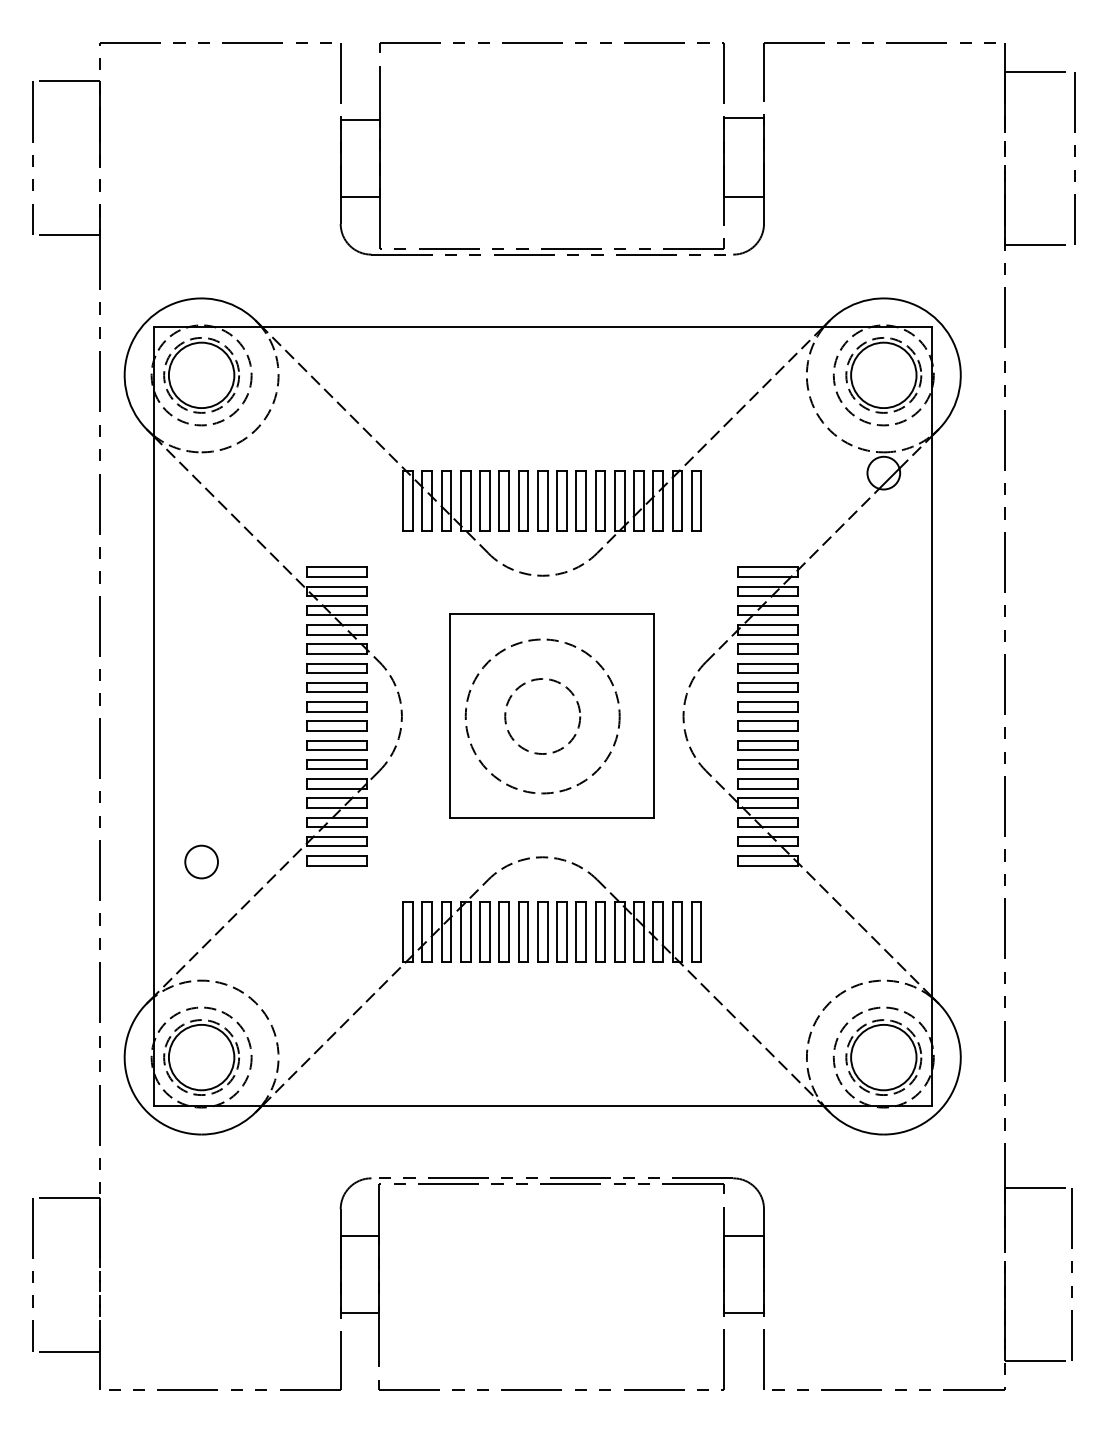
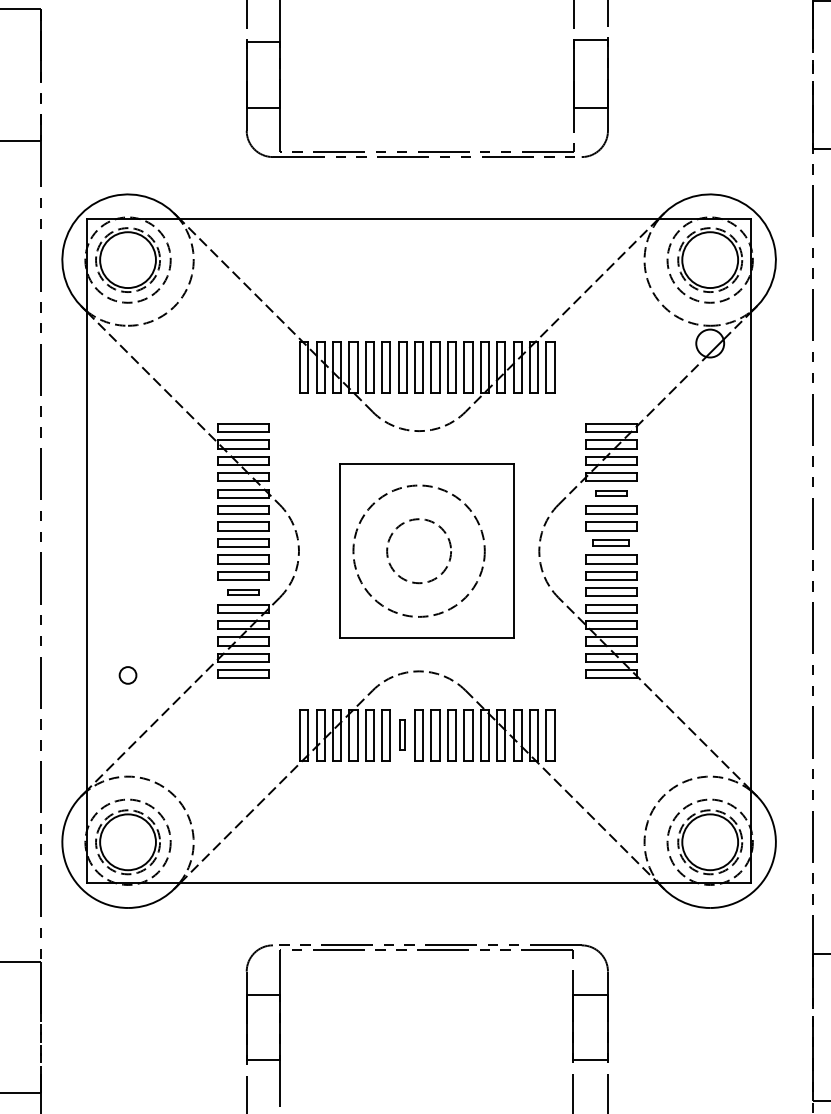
part: (767, 648) -> (610, 493), size x0.6
part: (767, 706) -> (610, 542), size x0.7
part: (336, 764) -> (243, 592), size x0.6
circle: (201, 861) -> (127, 674), size x0.6
part: (523, 931) -> (402, 734), size x0.6

